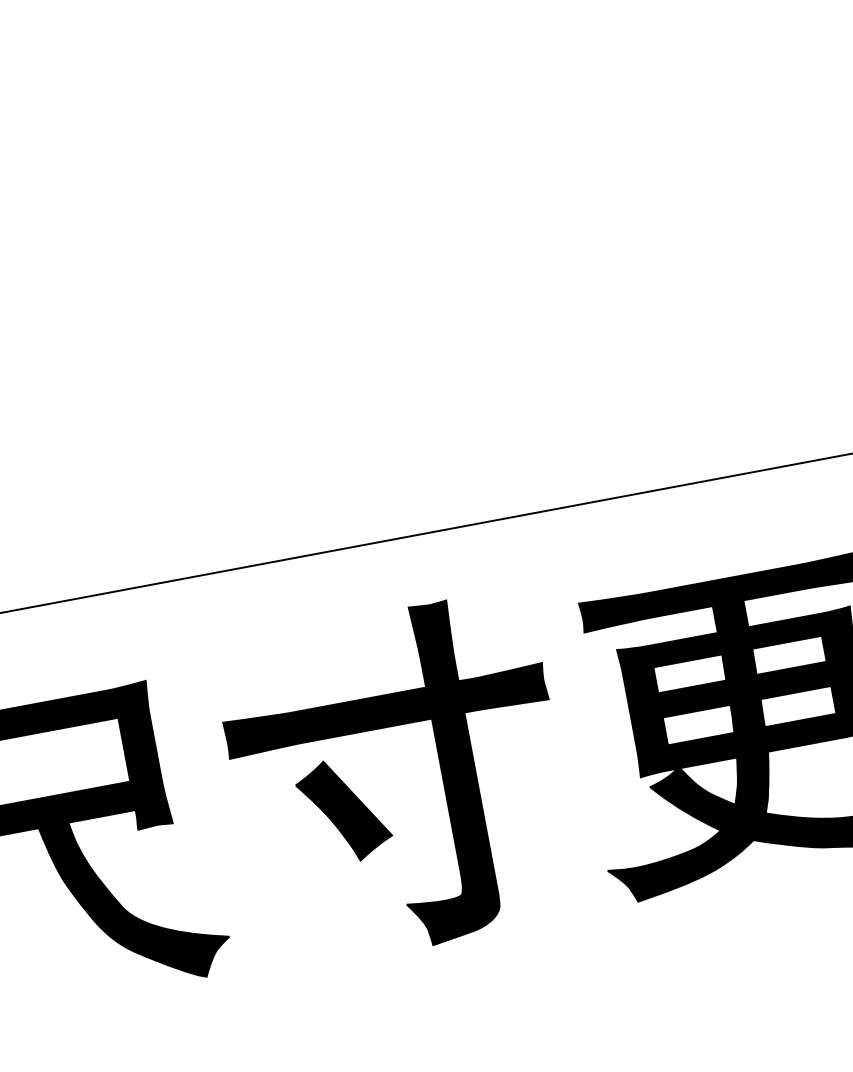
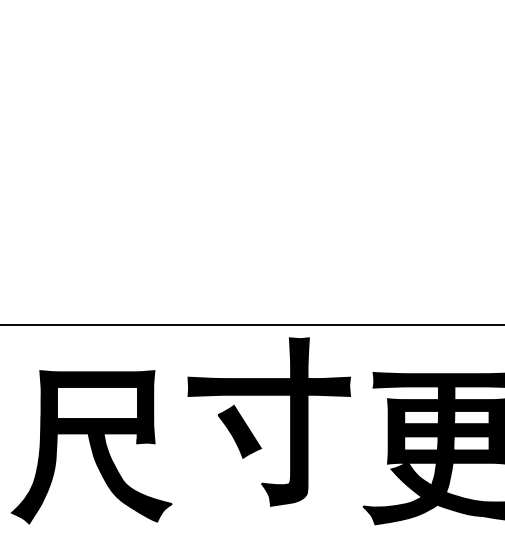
part: (367, 805) -> (251, 431), moved

